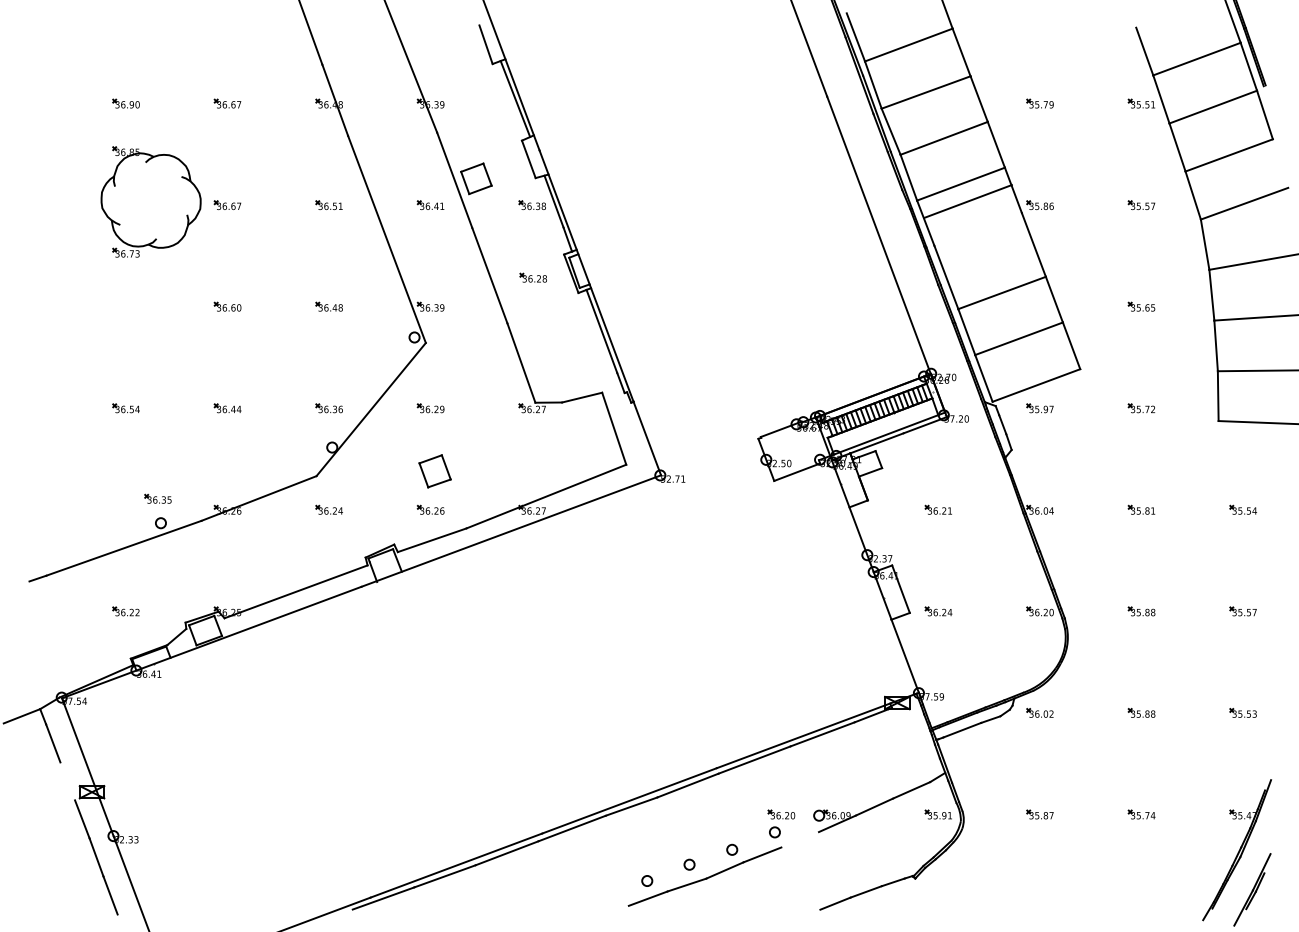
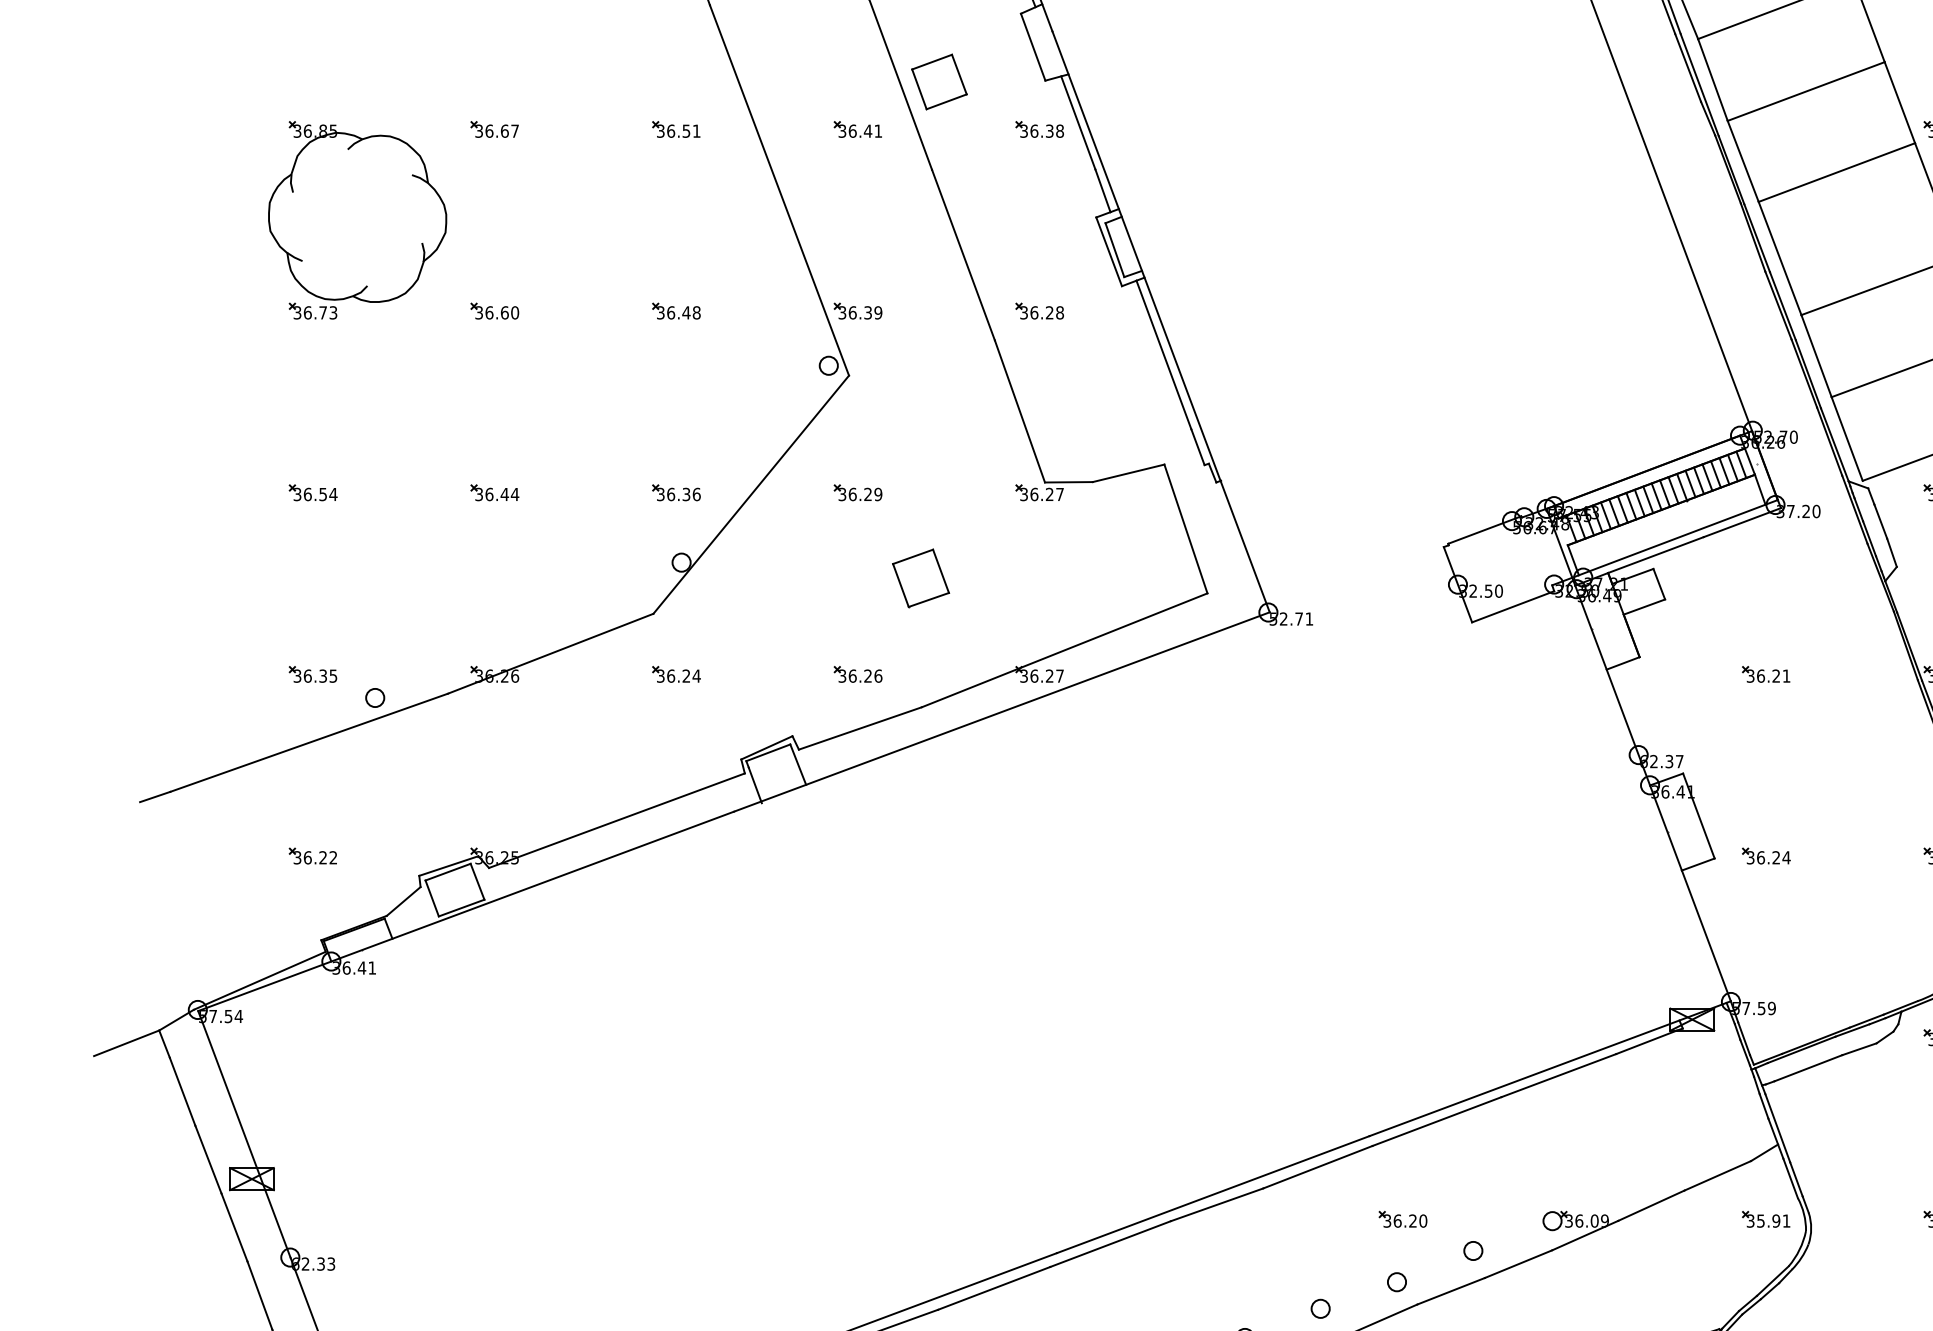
part: (150, 201) -> (356, 219), moved
line: (967, 201) -> (1835, 172), moved
part: (532, 277) -> (1037, 310), moved
part: (434, 471) -> (919, 578), moved
part: (157, 498) -> (311, 673), moved
line: (67, 781) -> (208, 1159), added
part: (781, 814) -> (1402, 1218), moved
line: (799, 839) -> (1517, 1263), added

